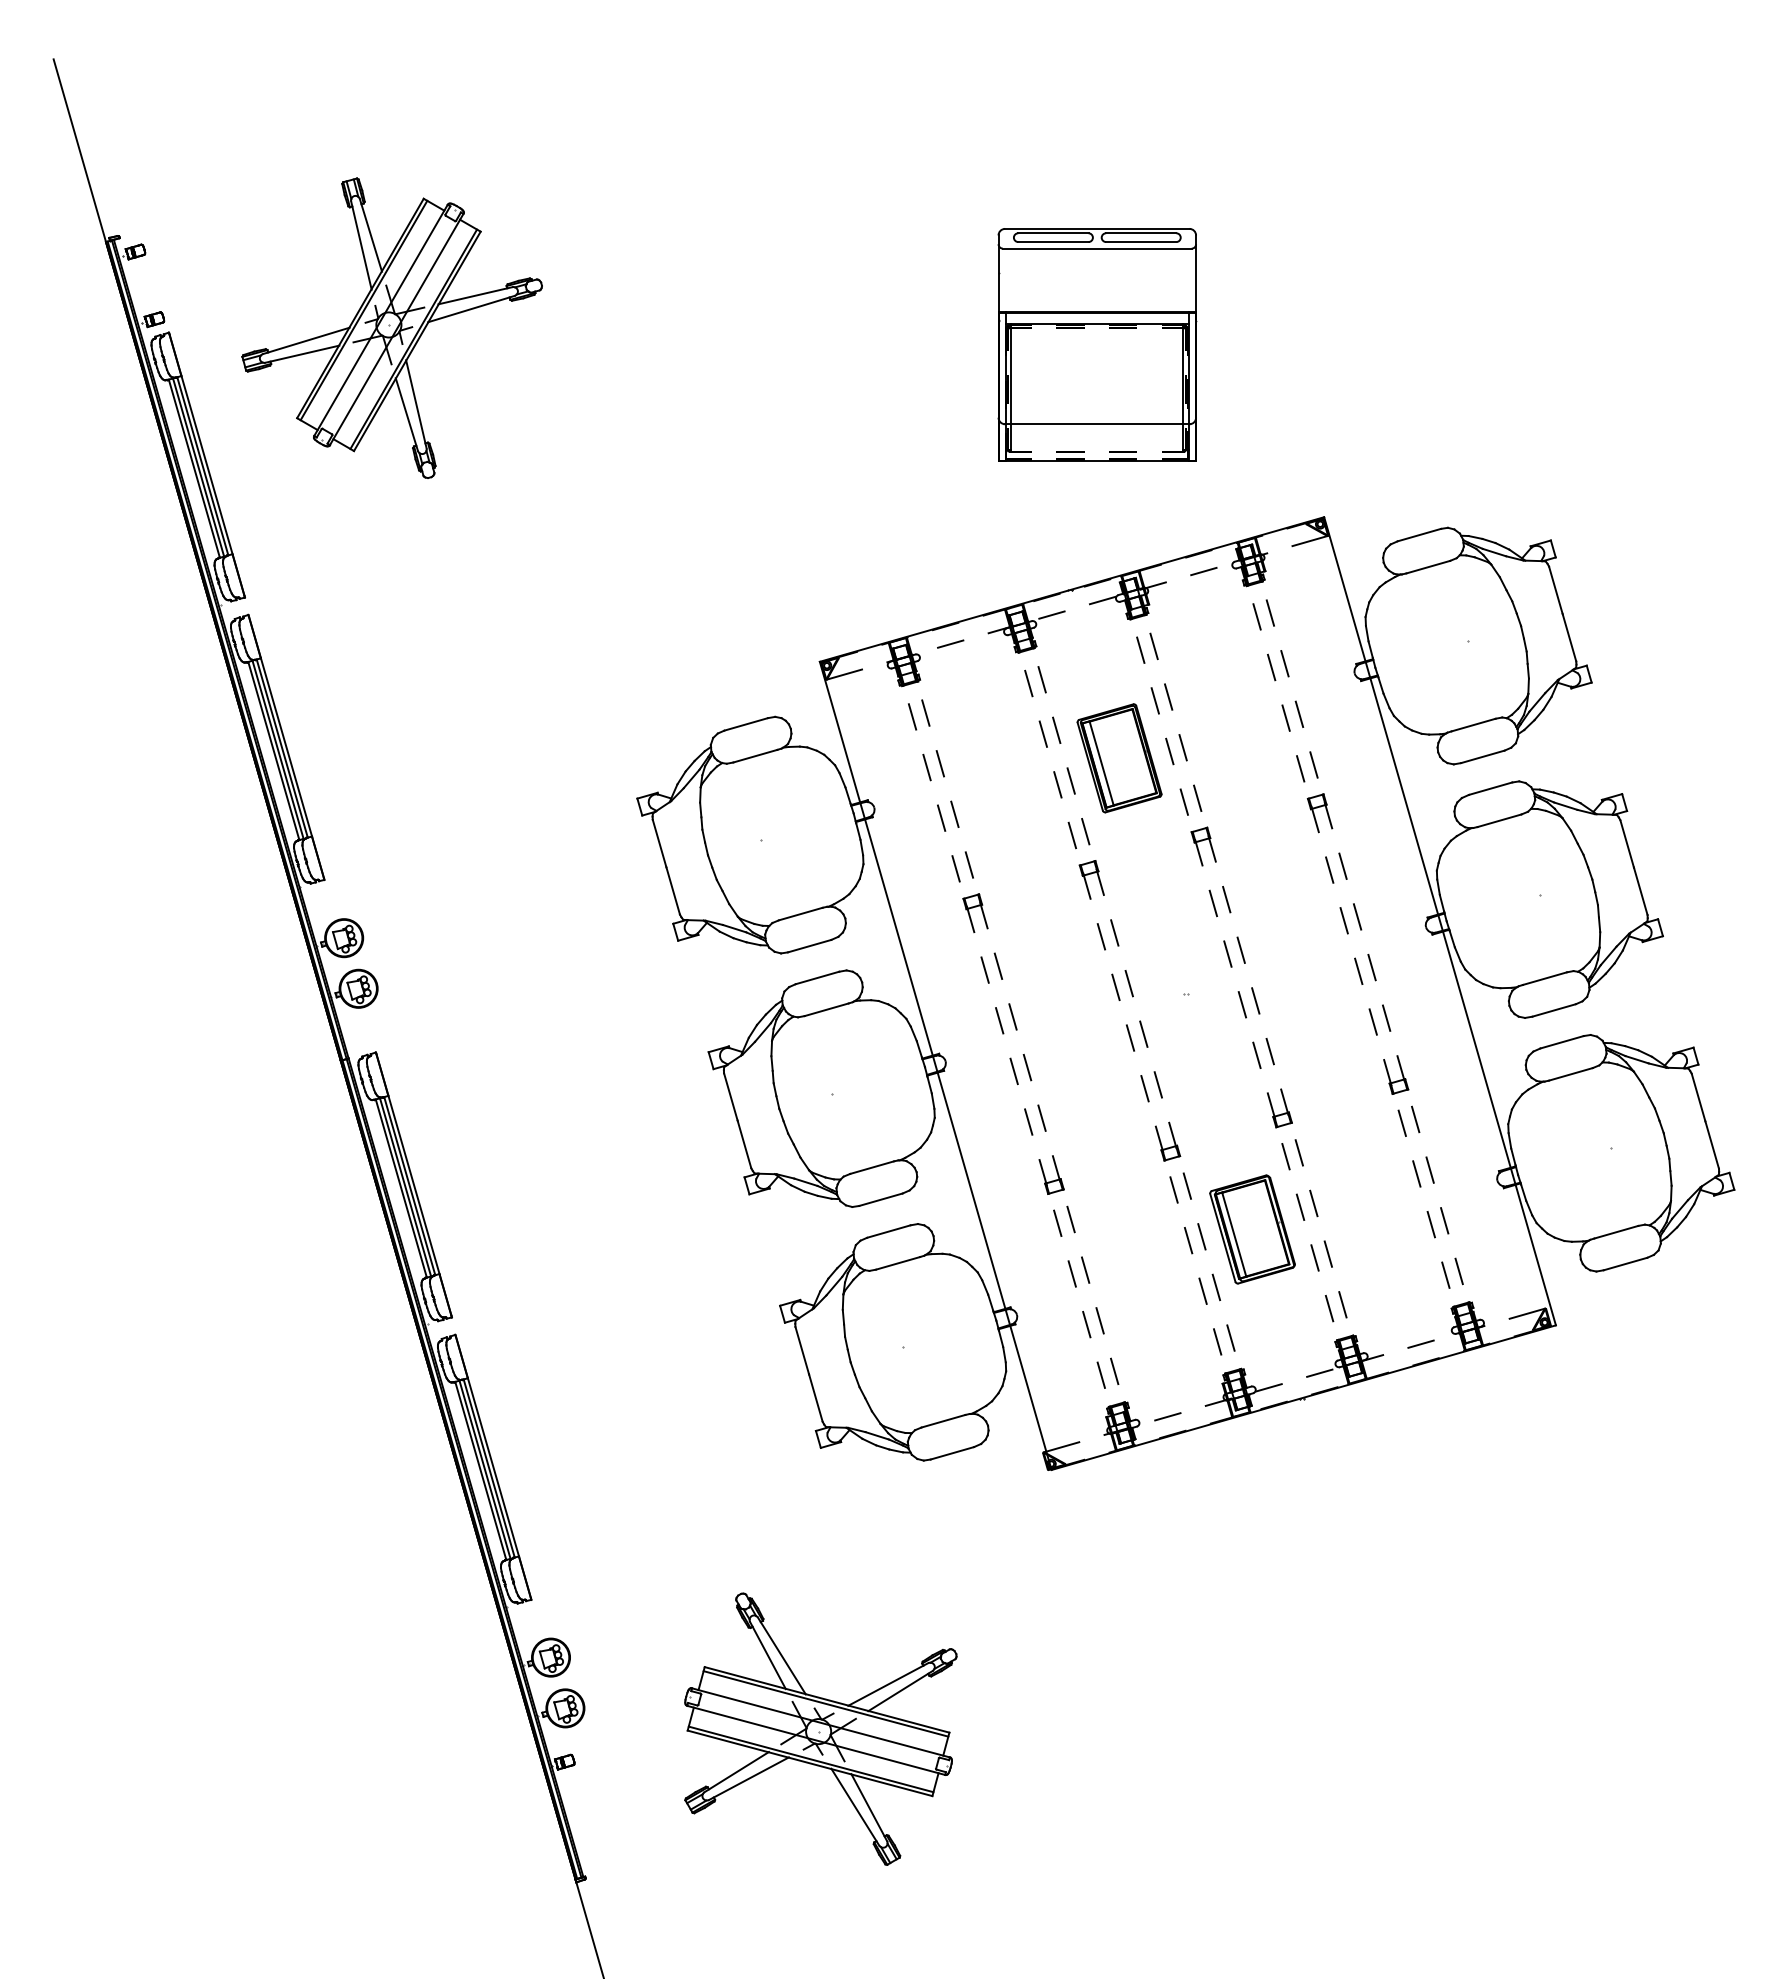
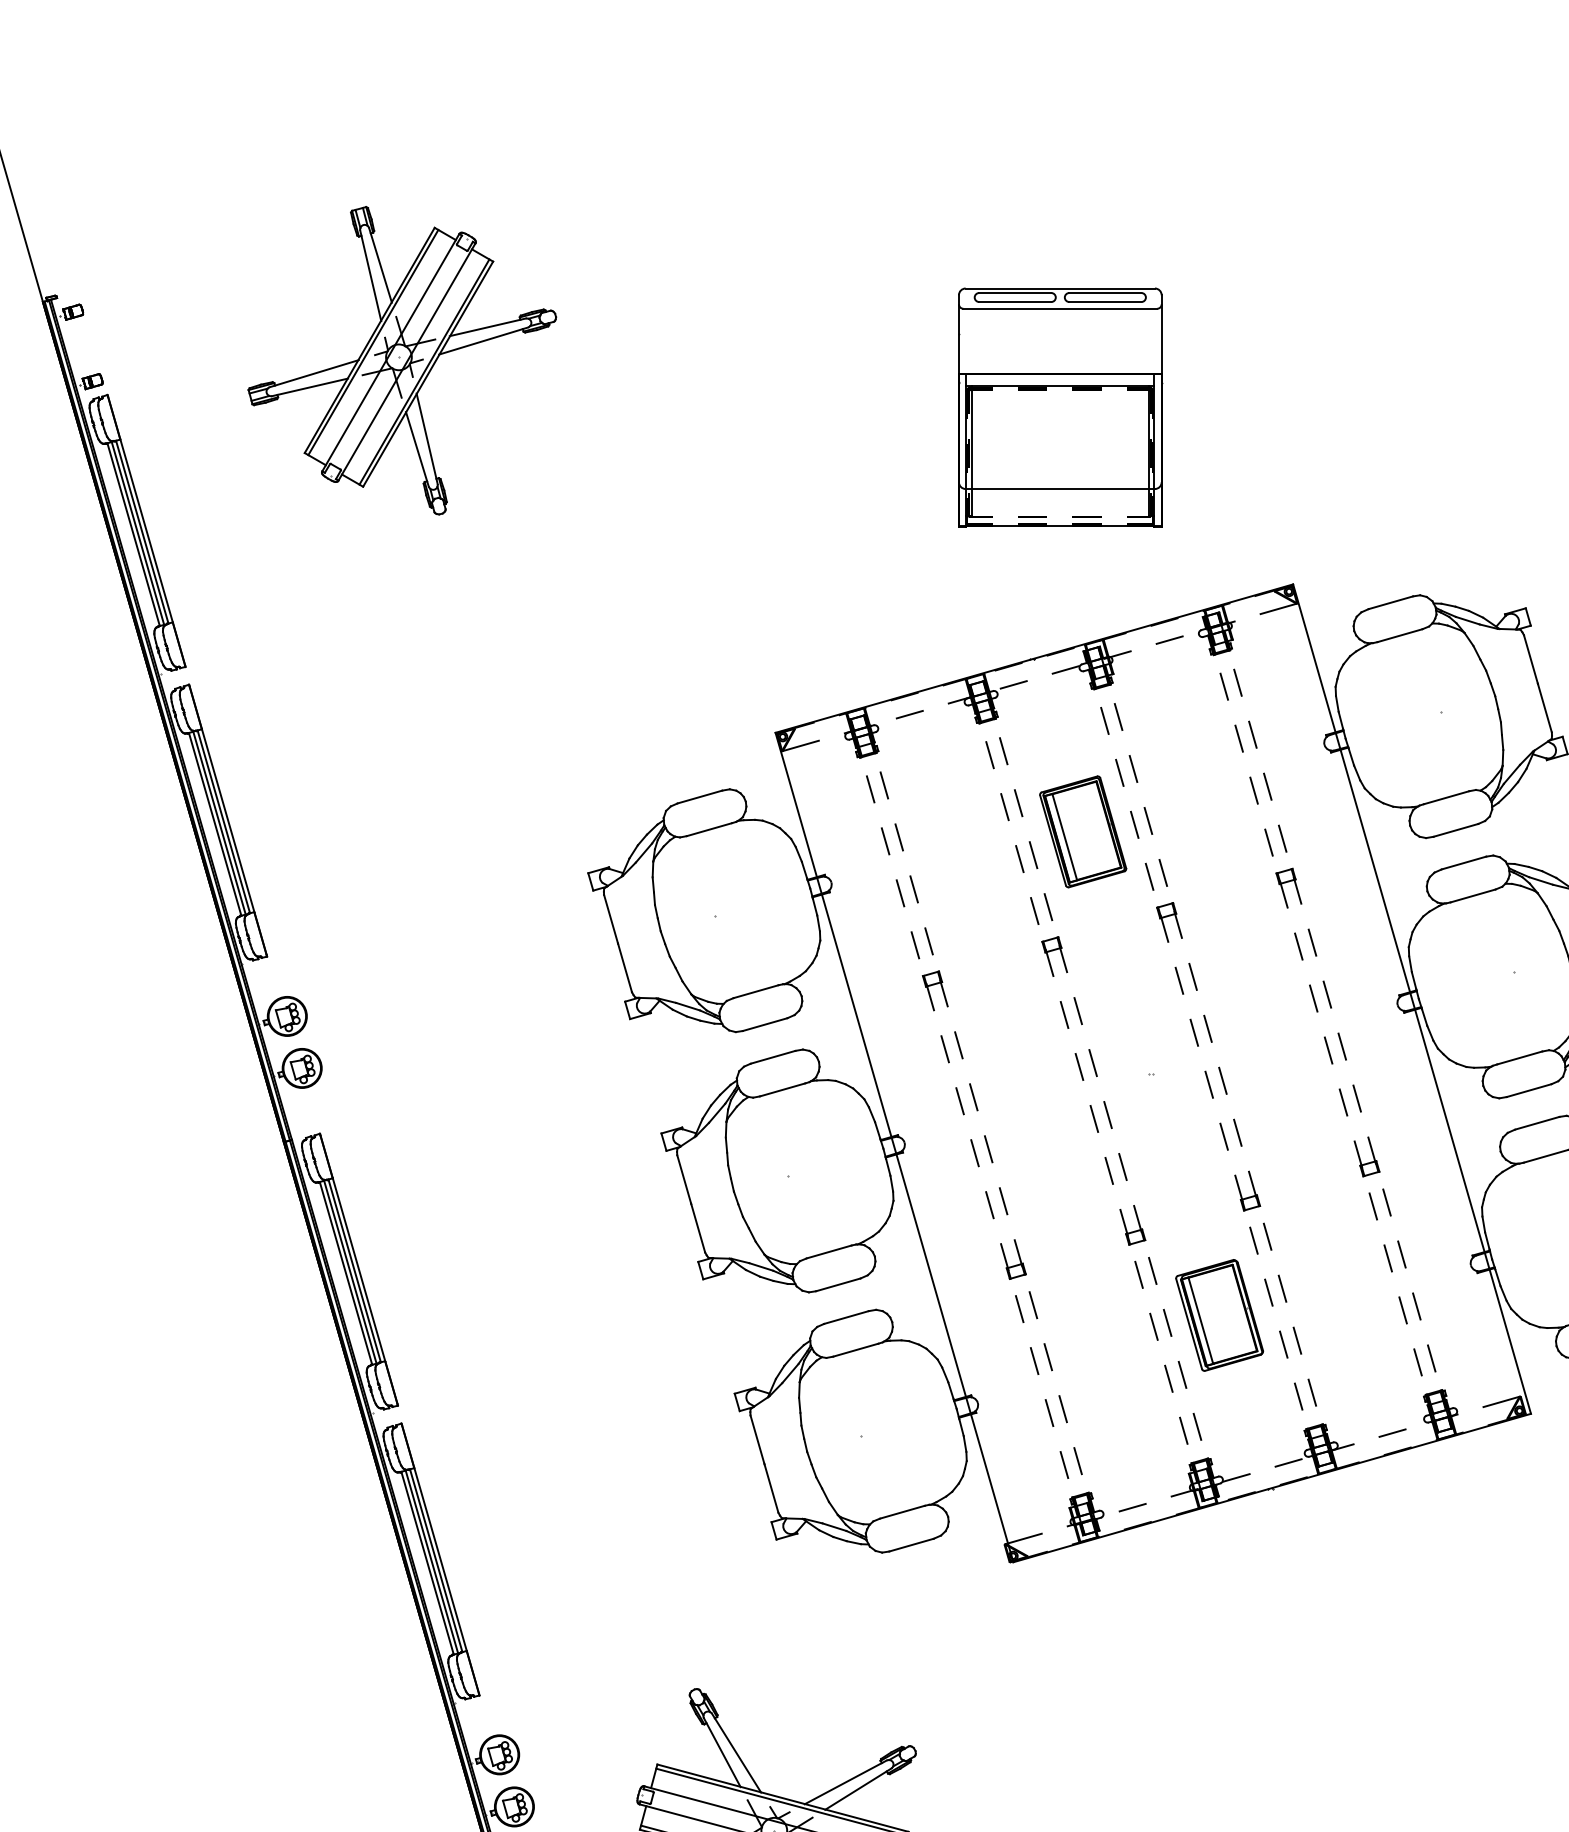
part: (391, 327) -> (401, 359), moved

